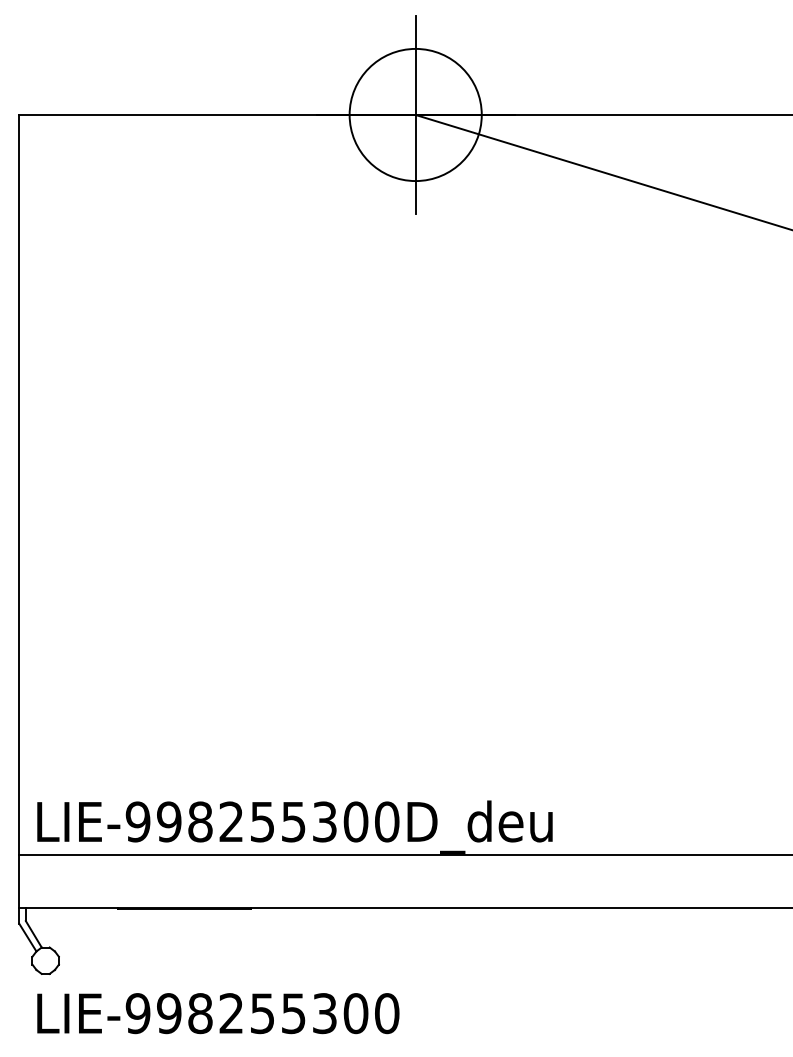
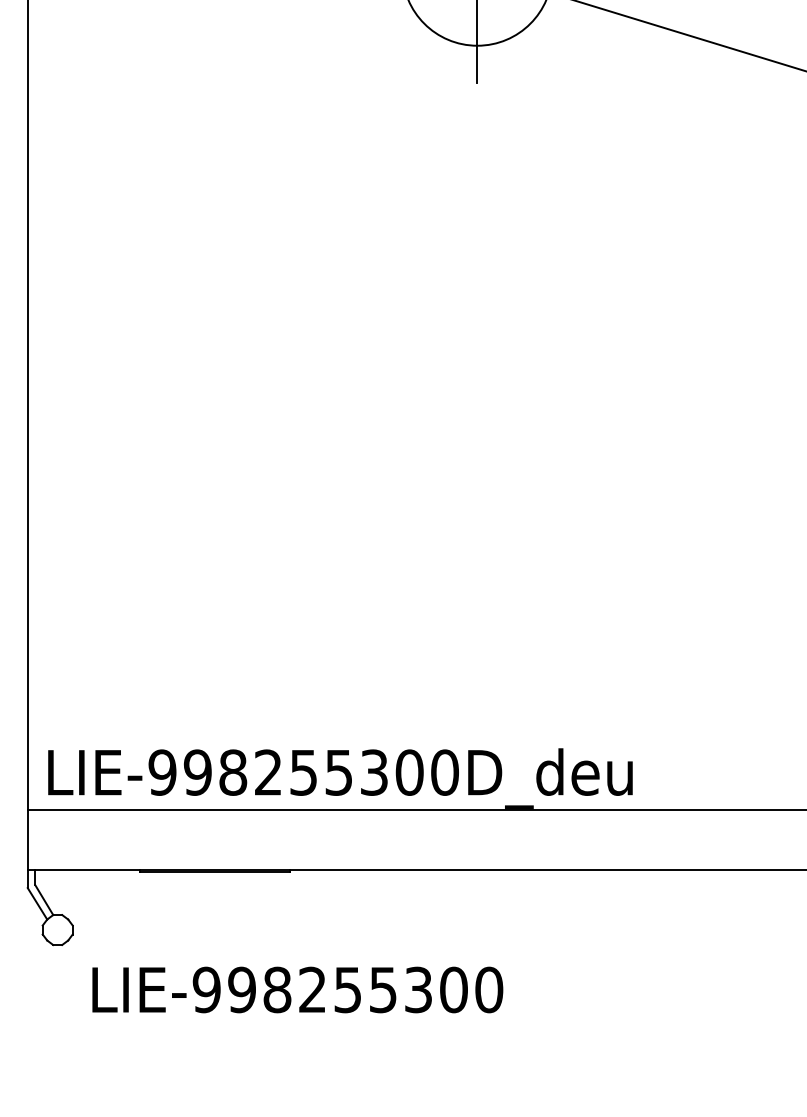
text: (218, 1013) -> (297, 989), moved

